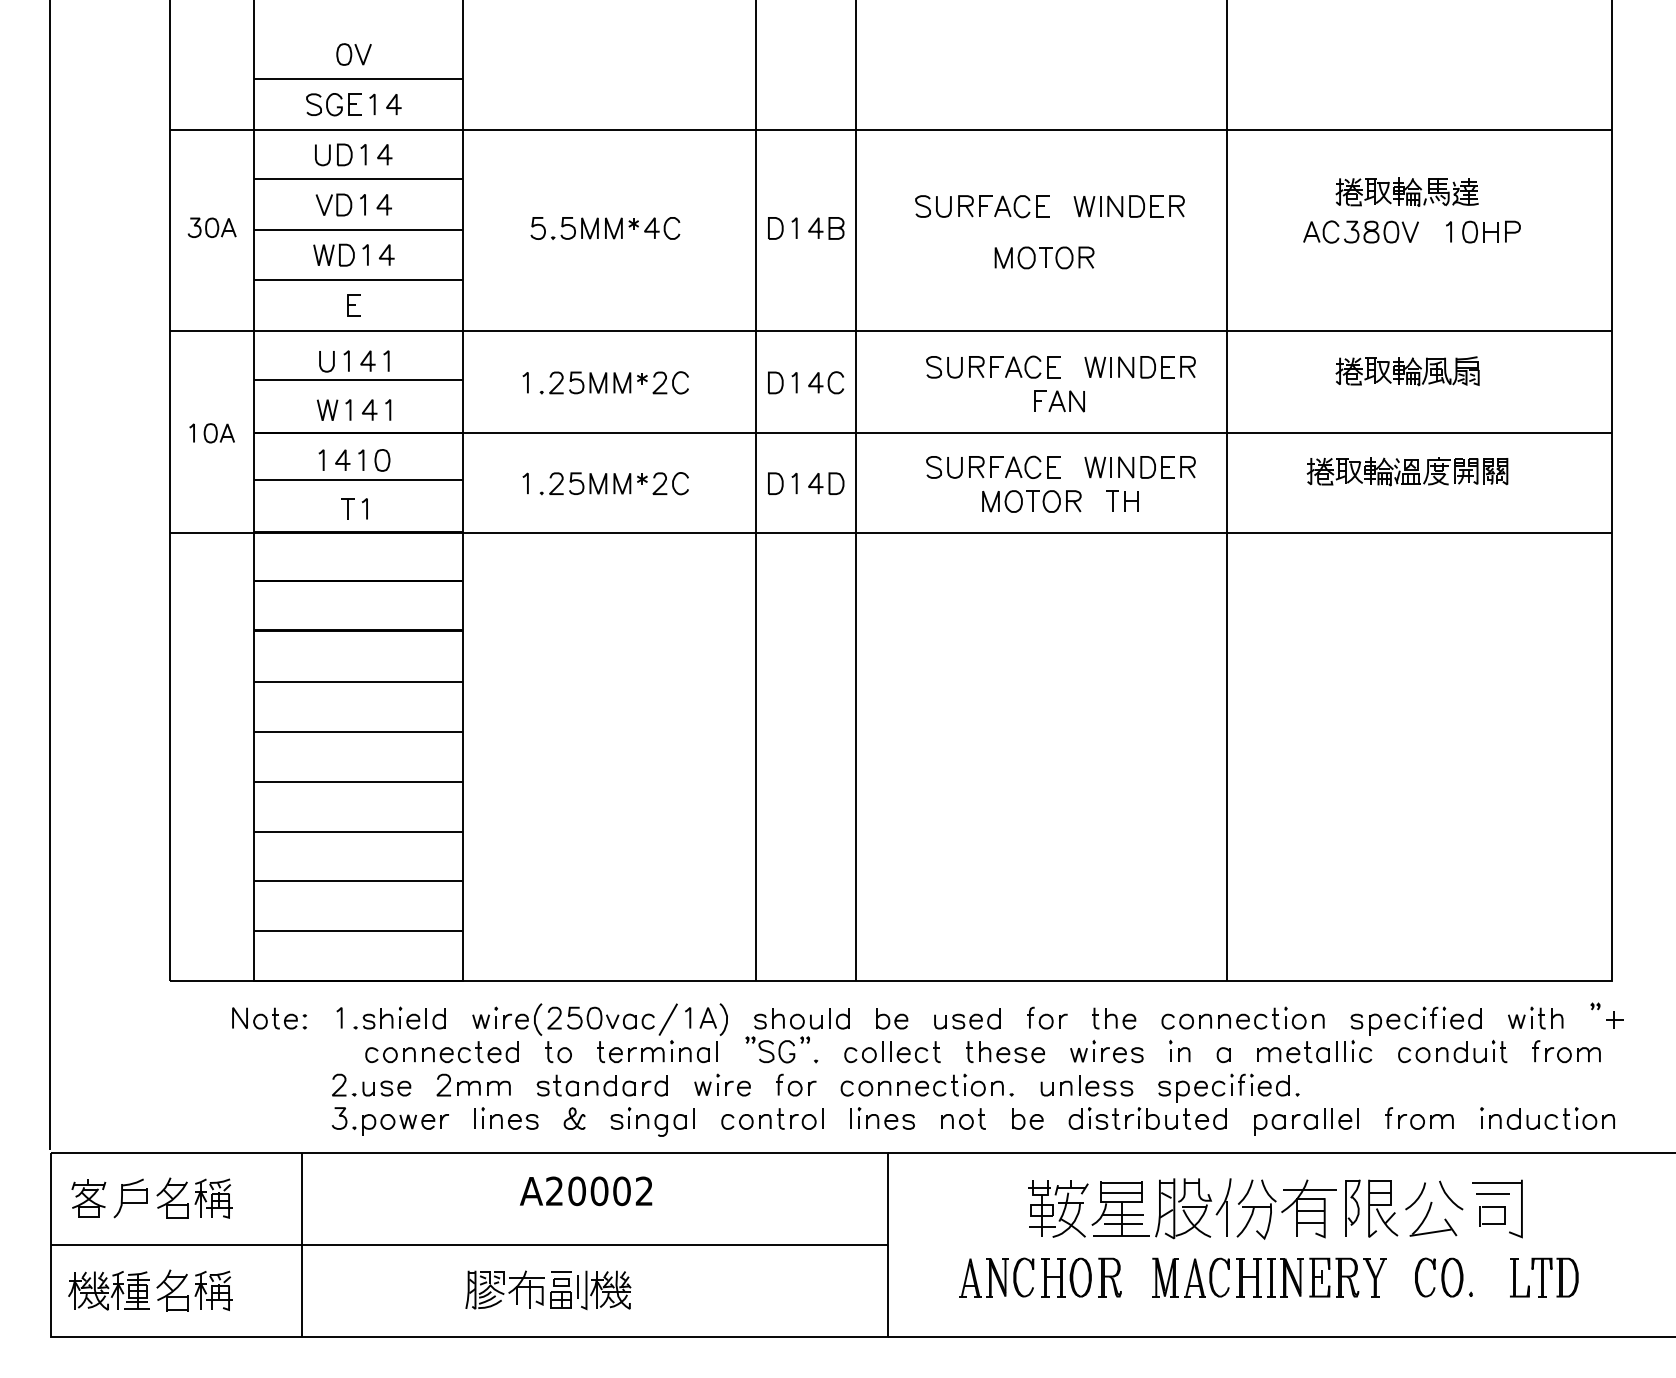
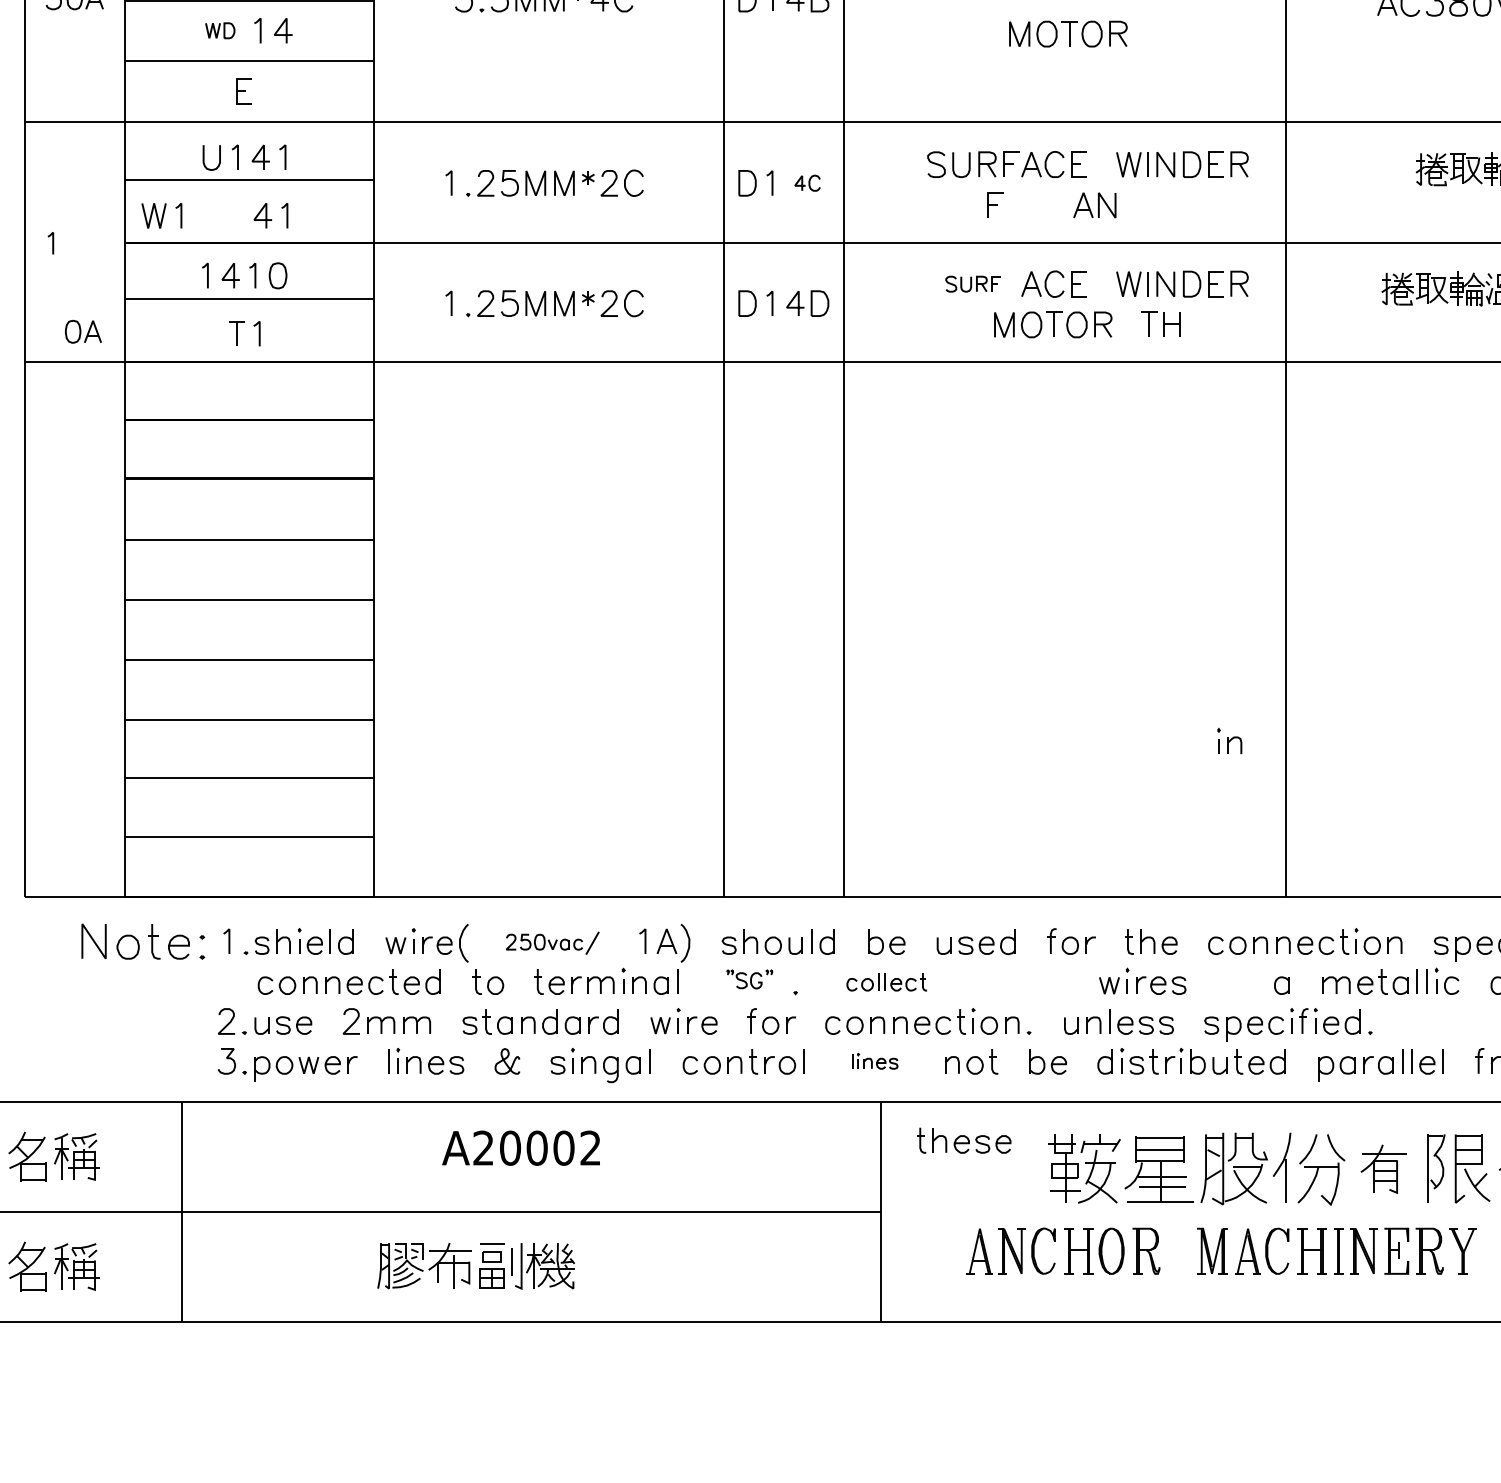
part: (333, 254) -> (219, 30), size x0.6
part: (825, 382) -> (806, 182), size x0.6
part: (1040, 400) -> (995, 204), moved
part: (333, 409) -> (161, 215), moved
part: (218, 433) -> (82, 332), moved
part: (964, 467) -> (972, 284), size x0.6
part: (269, 1018) -> (143, 941), size x1.4
part: (612, 1019) -> (552, 943), size x0.6
part: (777, 1049) -> (749, 978), size x0.6
part: (1179, 1050) -> (1229, 740), moved
part: (892, 1052) -> (886, 982), size x0.7
part: (1005, 1052) -> (964, 1141), moved
part: (882, 1118) -> (874, 1061), size x0.6
part: (1308, 1208) -> (1383, 1168), size x0.7

